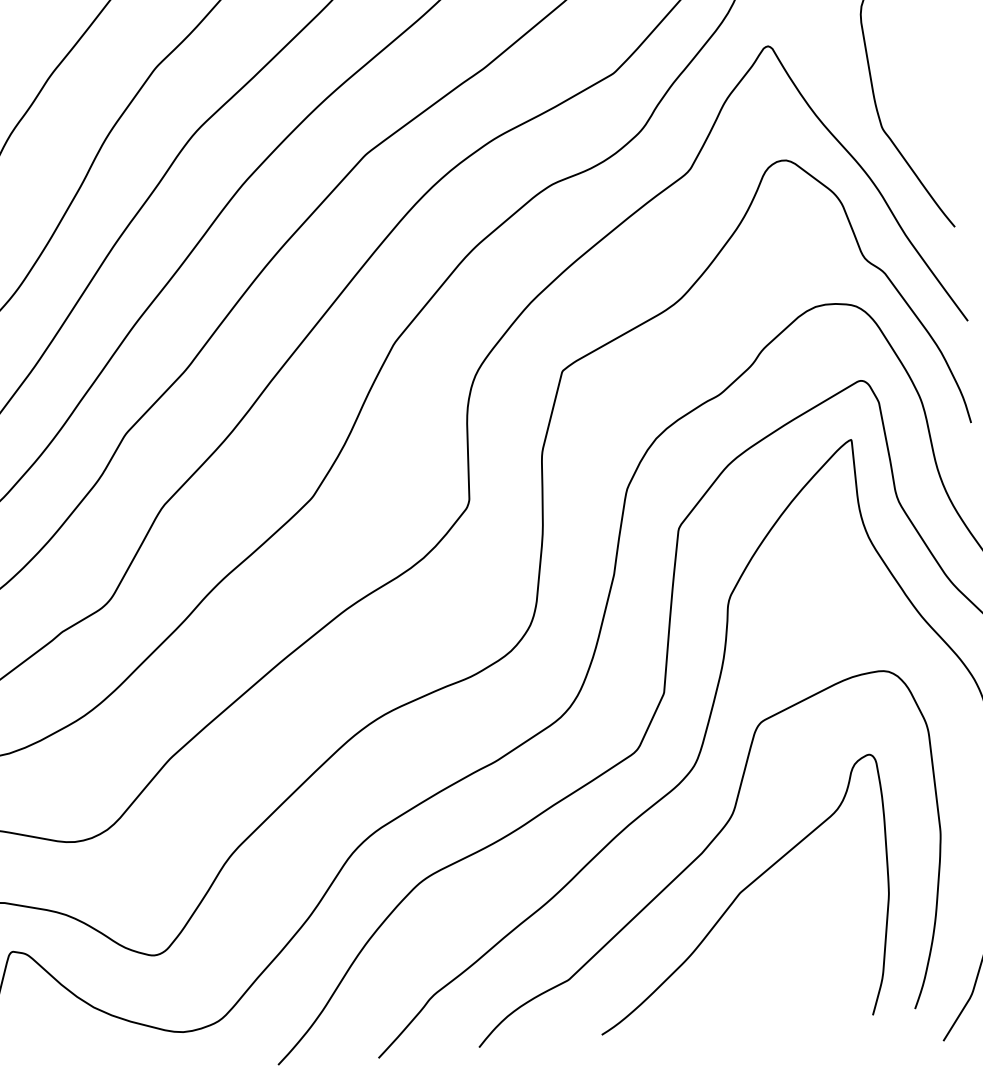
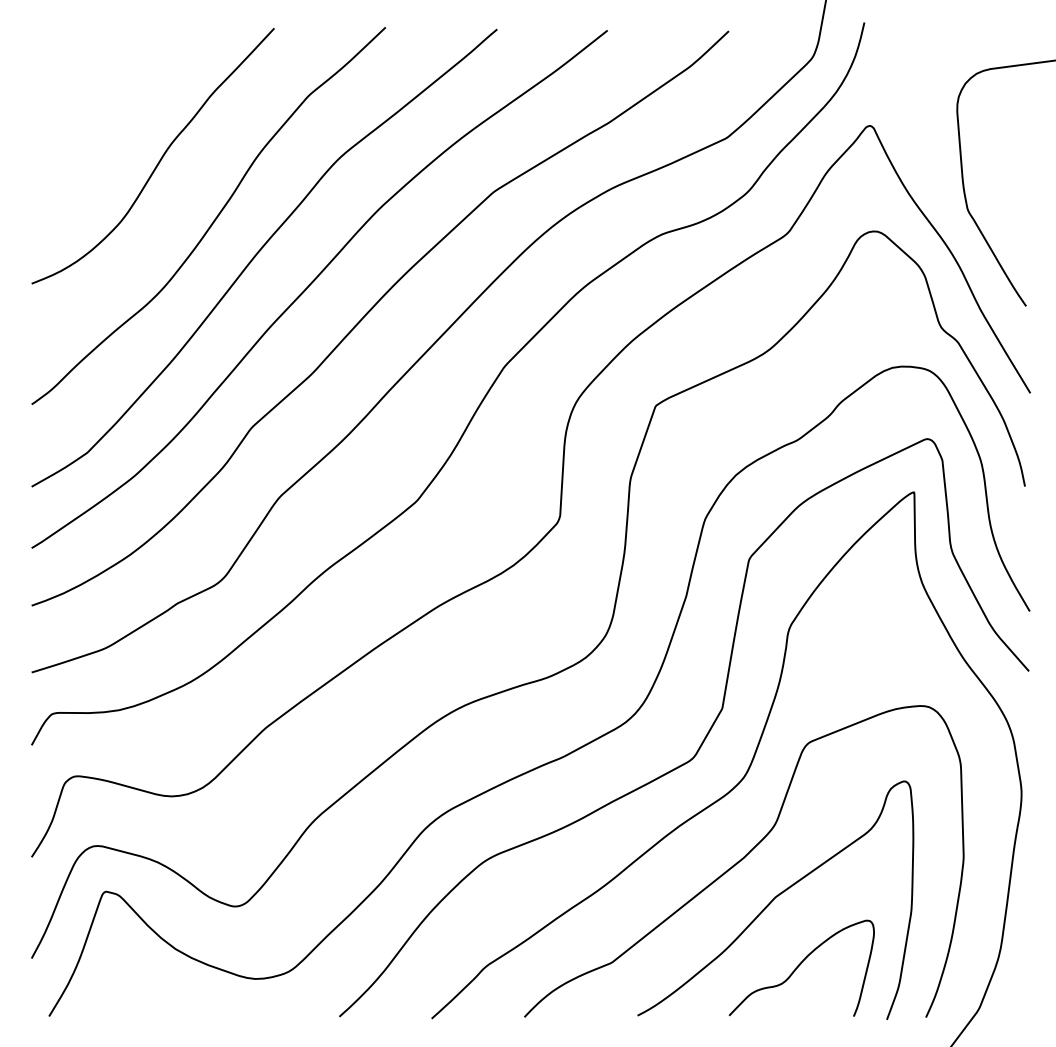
curve: (773, 964) -> (800, 965), added

